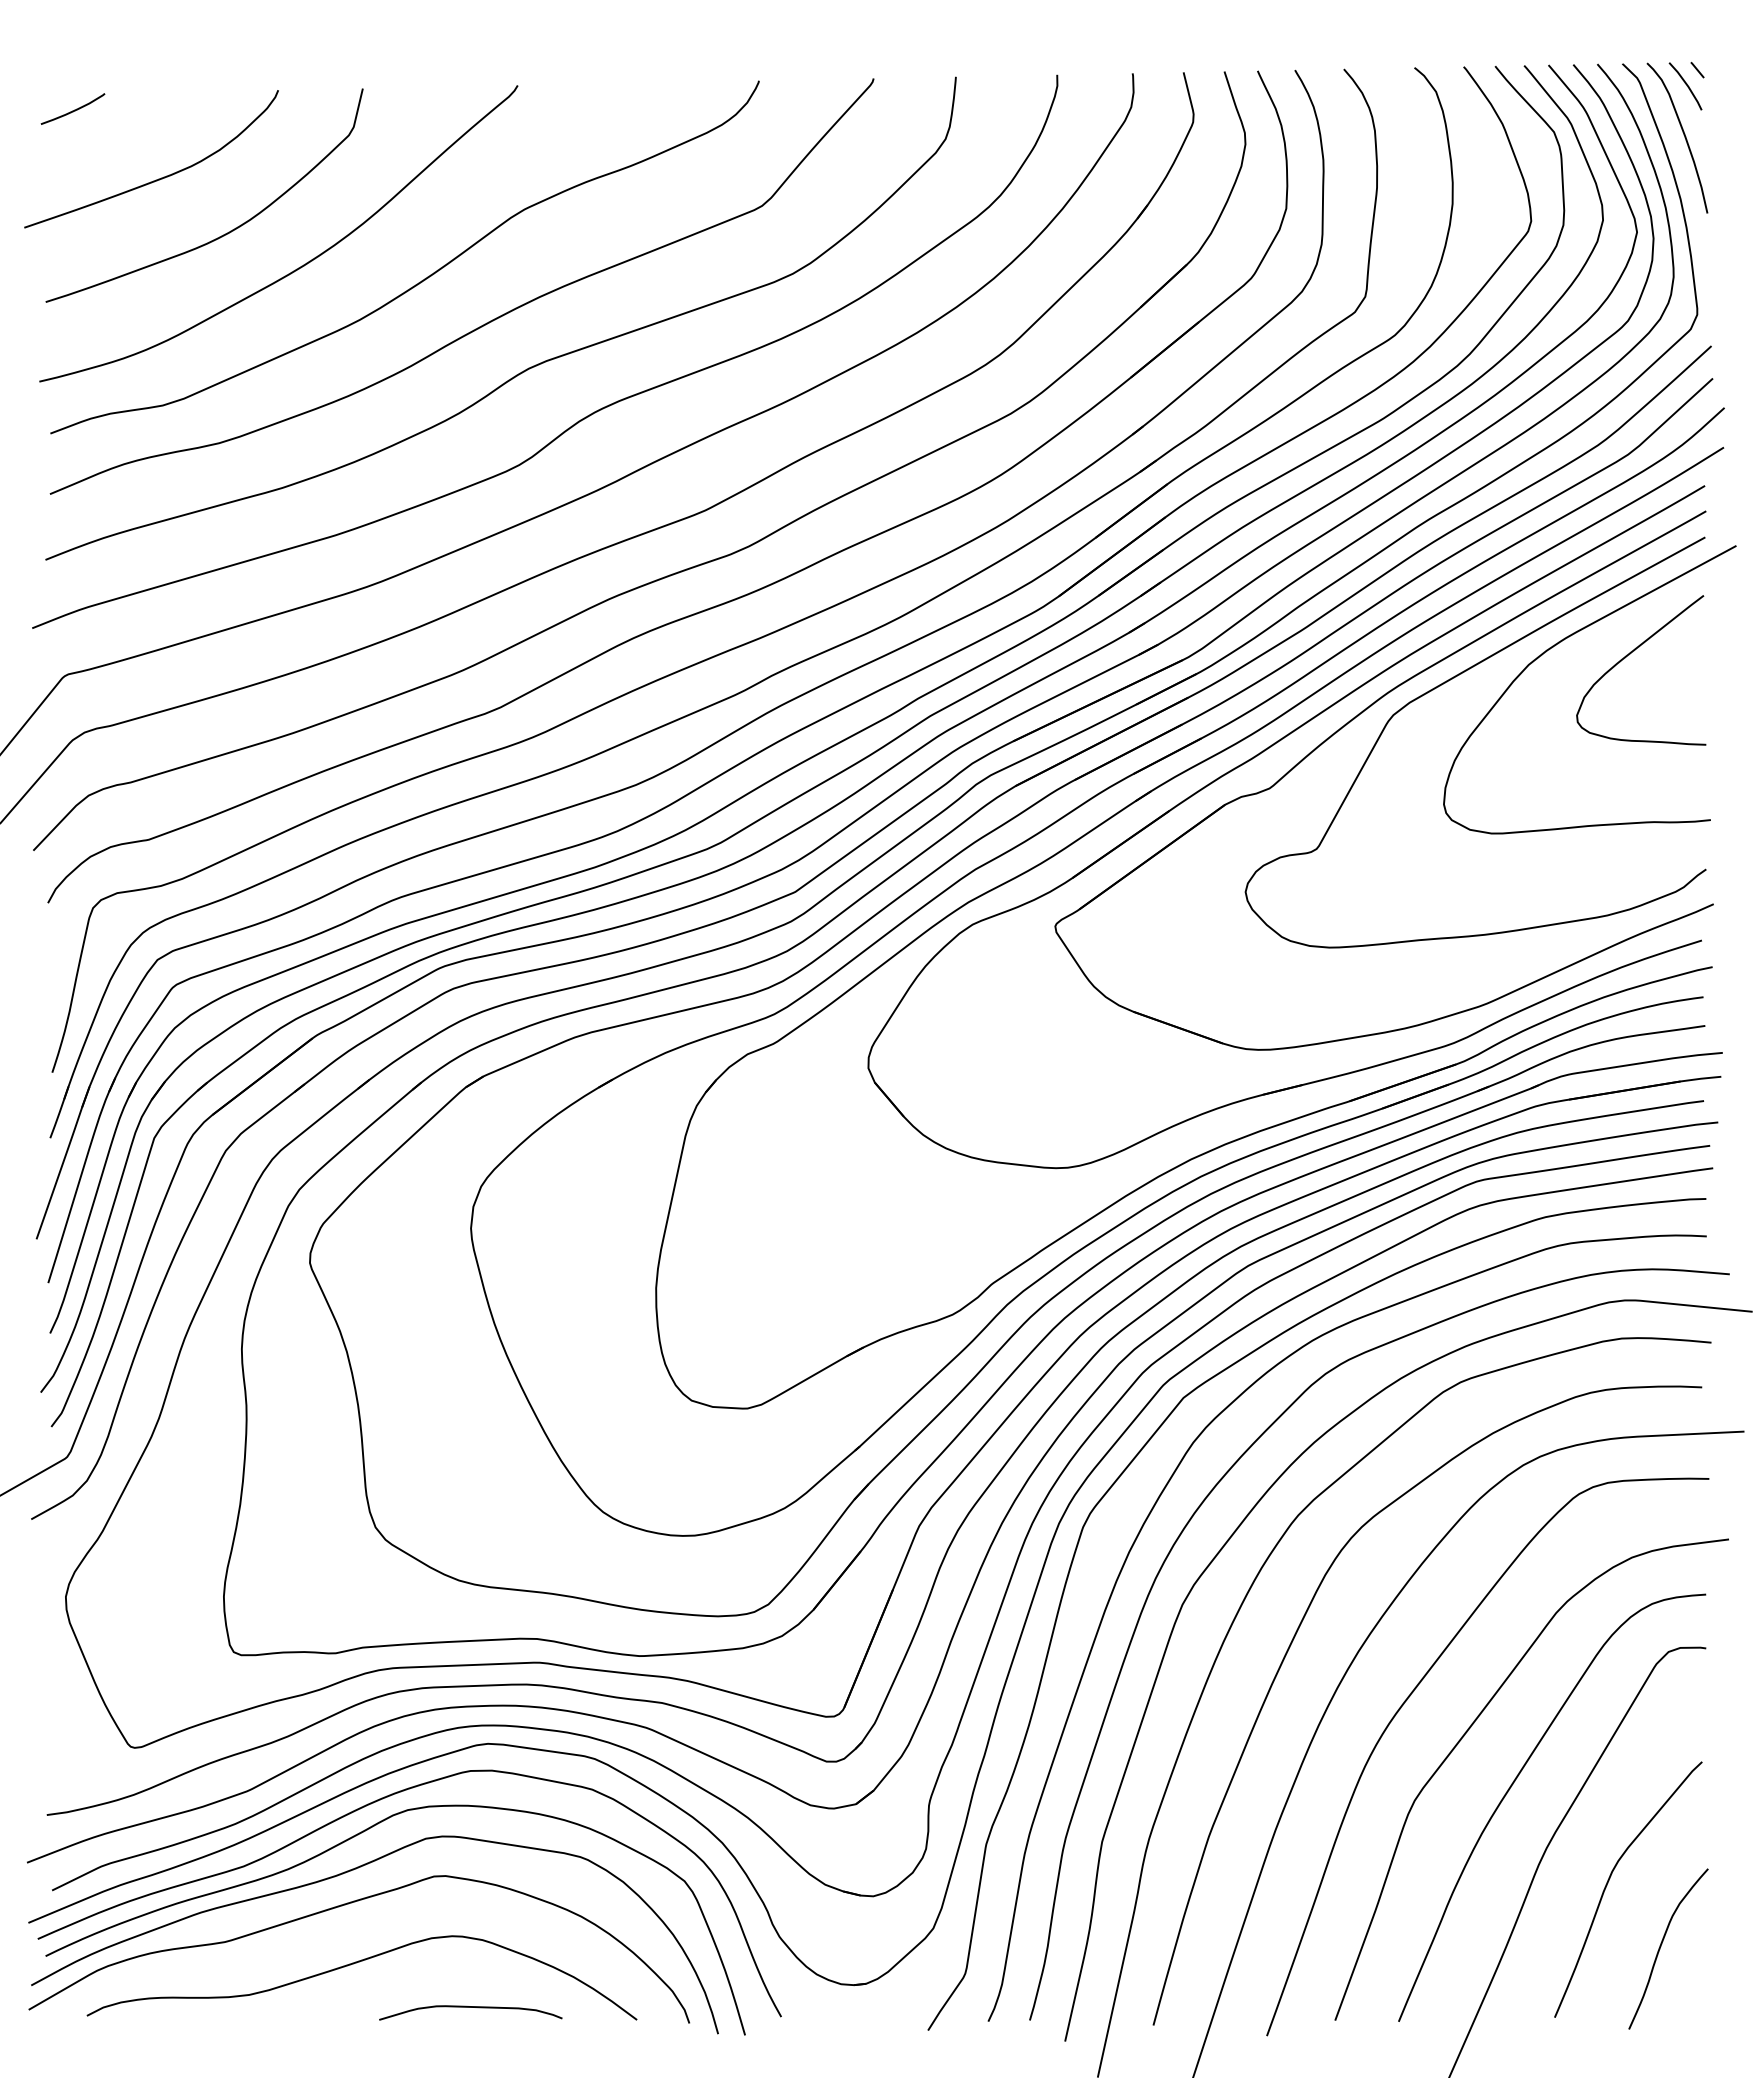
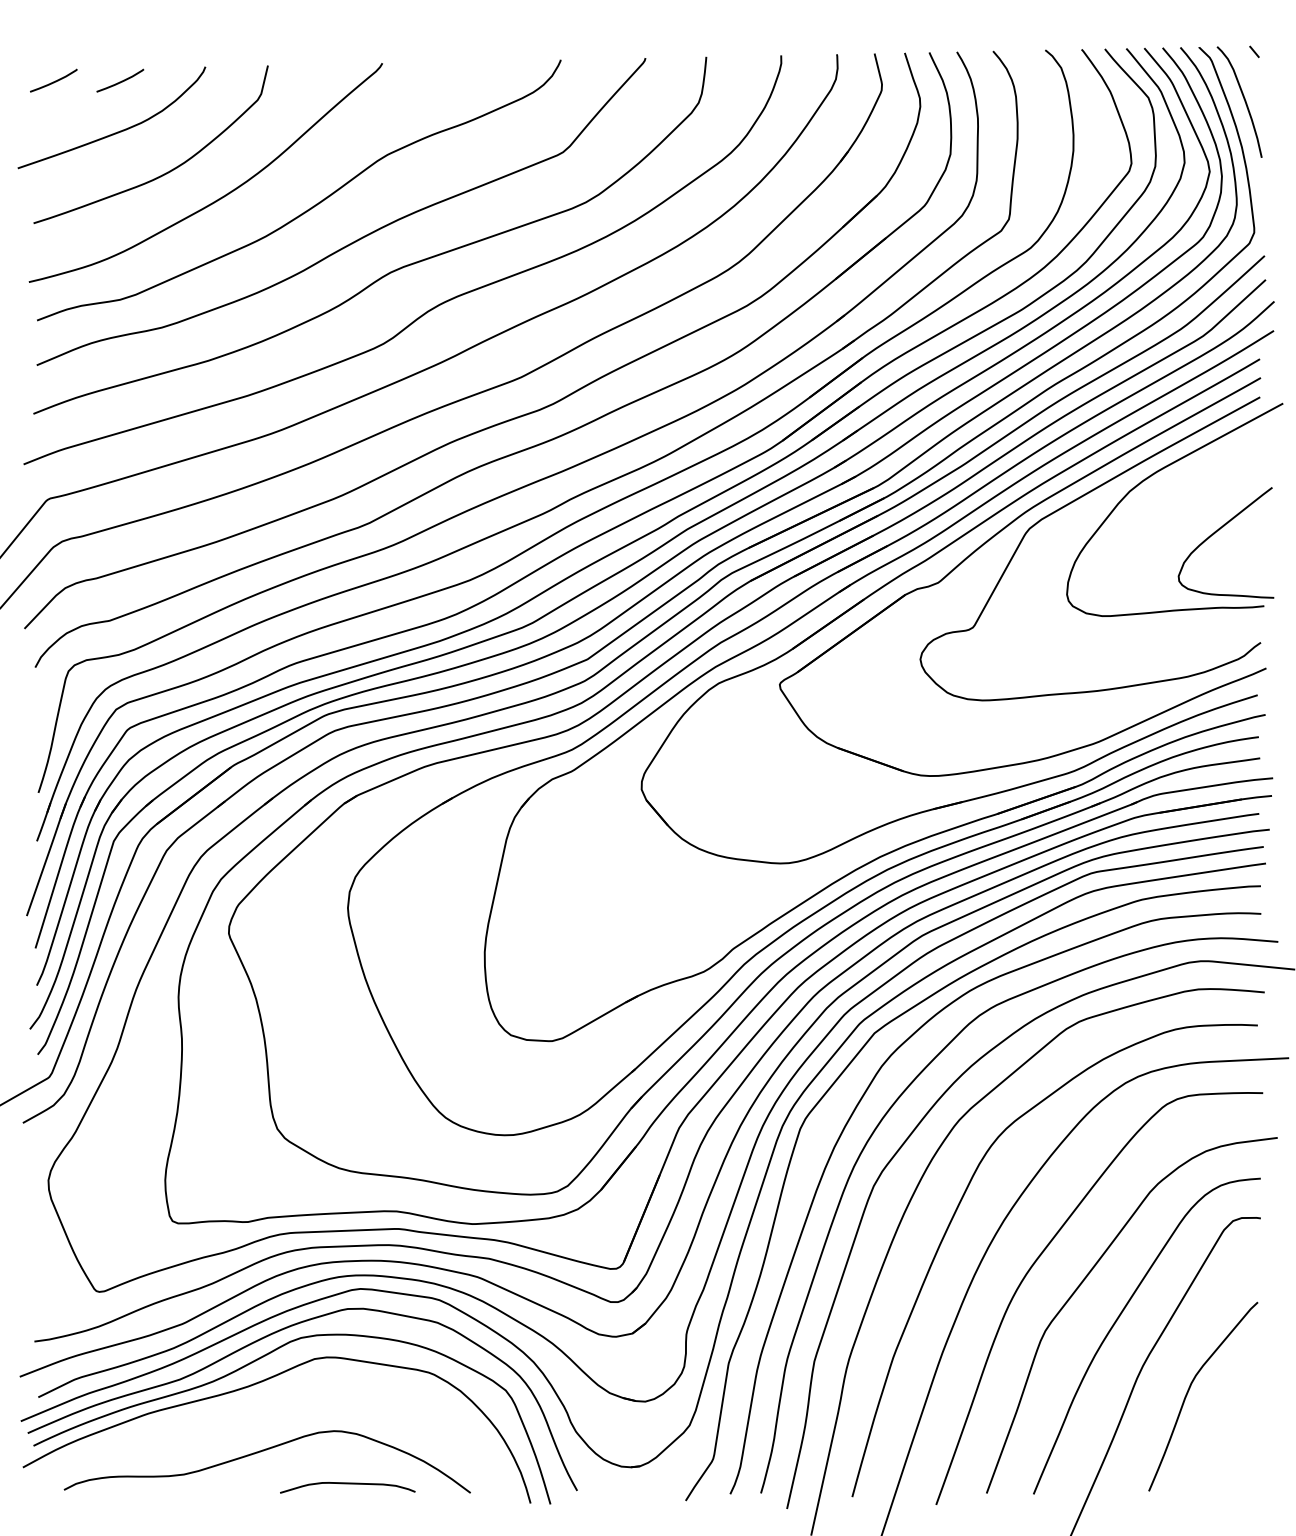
curve: (1686, 85) -> (1246, 63), removed
curve: (162, 110) -> (119, 81), added
curve: (1629, 655) -> (1217, 531), moved
curve: (345, 1905) -> (255, 1408), removed
curve: (1662, 1944) -> (1228, 1437), removed

